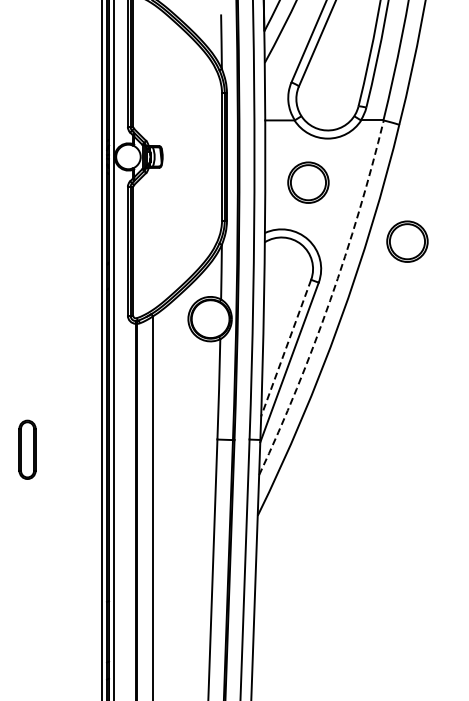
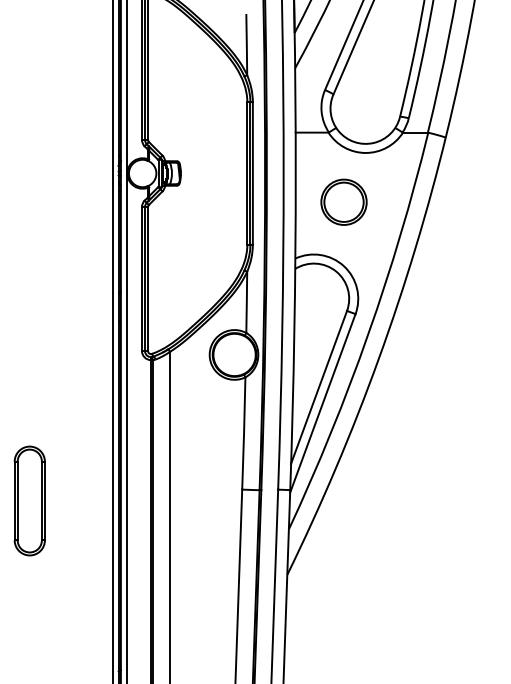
part: (407, 241) -> (454, 268), removed
arc: (330, 300) -> (368, 334), dashed -> solid
line: (286, 348) -> (319, 387), dashed -> solid
part: (27, 449) -> (29, 500), size x1.67

